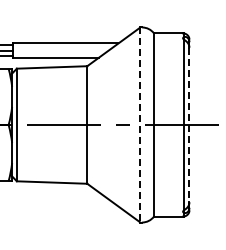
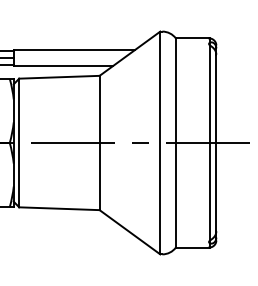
line: (140, 125) -> (160, 143), dashed -> solid
line: (189, 125) -> (216, 143), dashed -> solid

